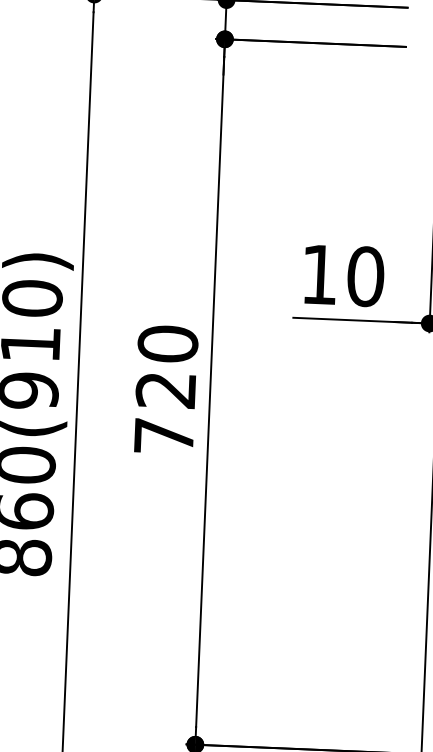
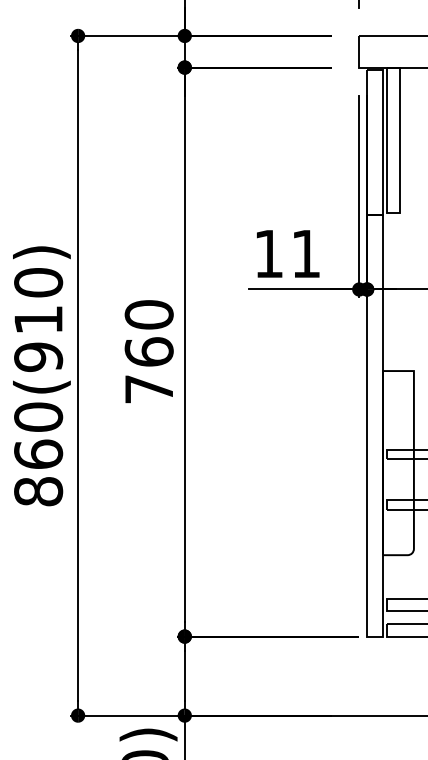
text: (364, 276) -> (305, 253), 10 -> 11
text: (165, 389) -> (148, 351), 720 -> 760

